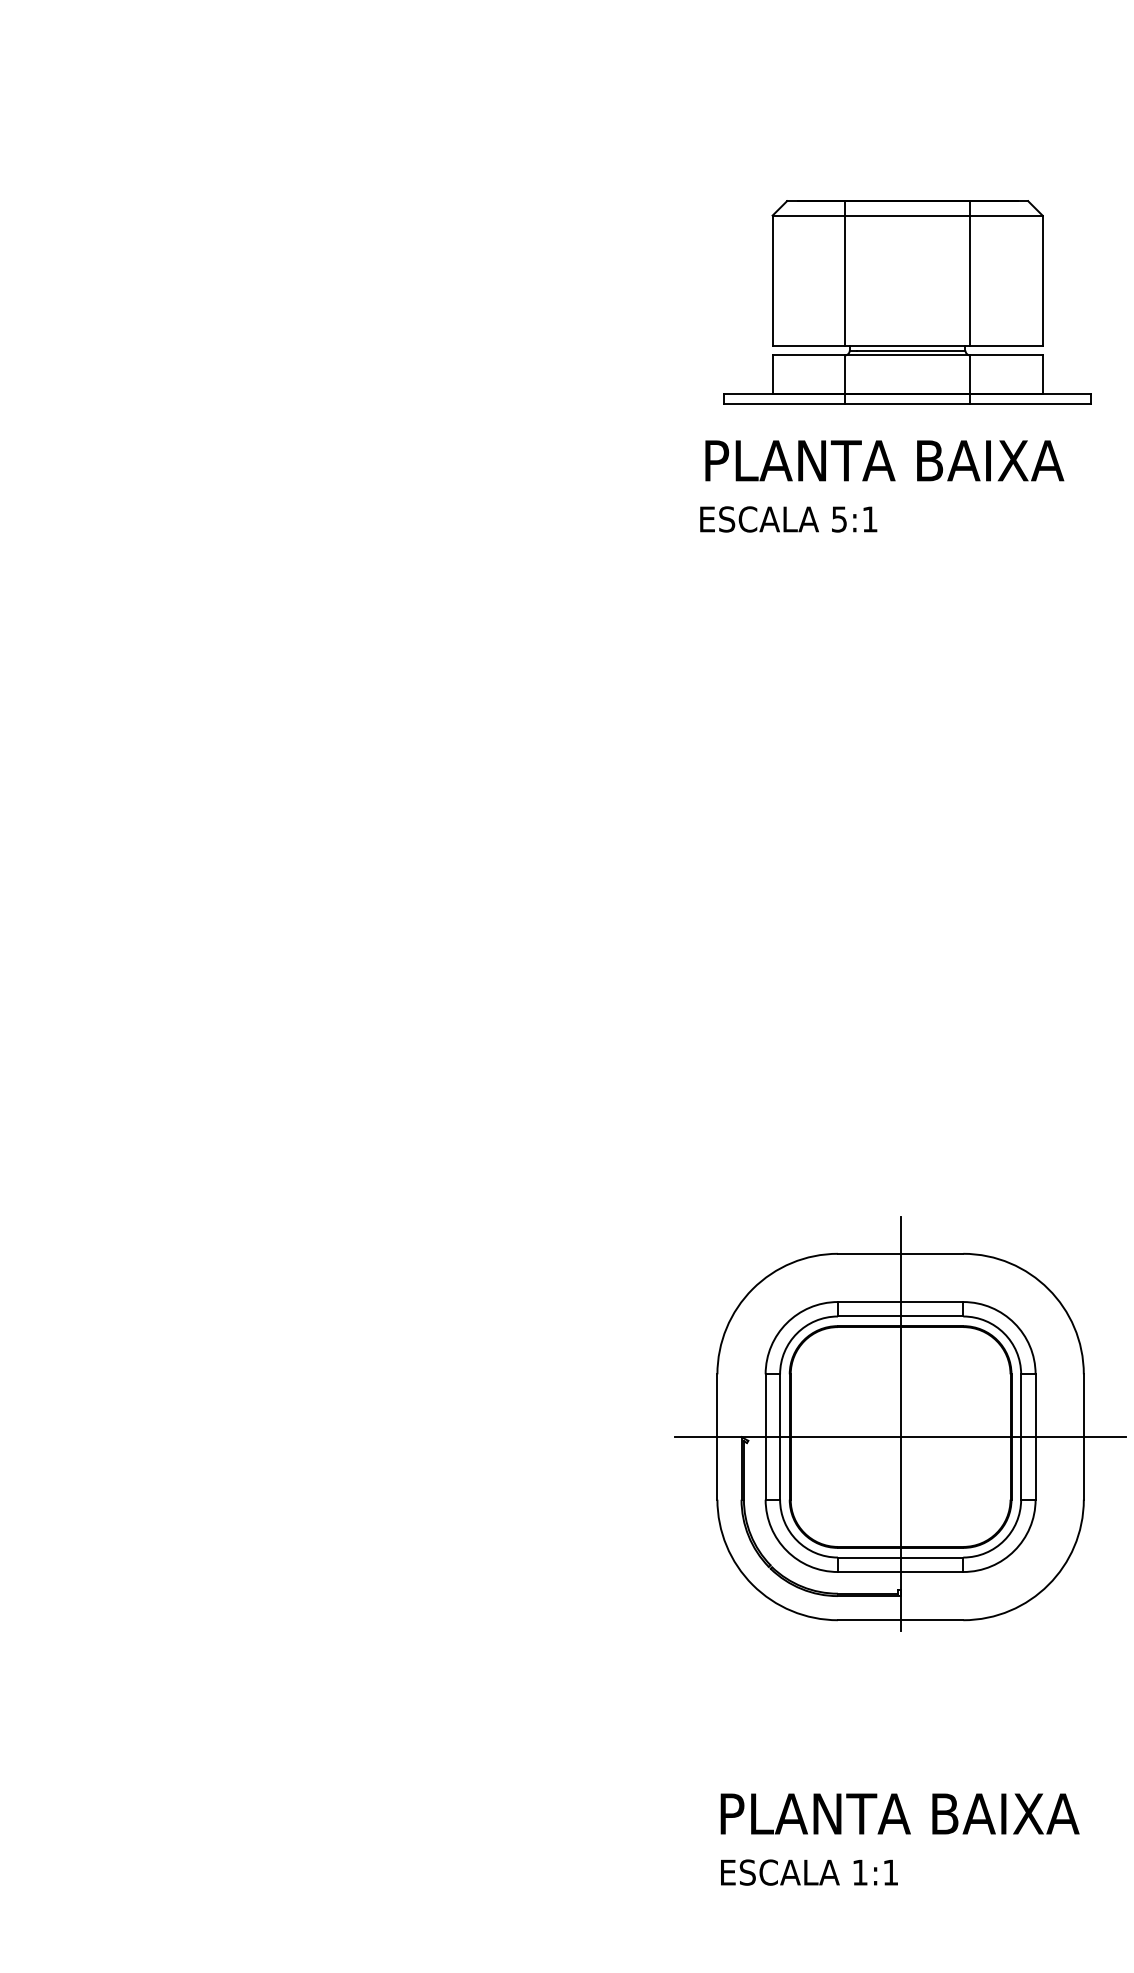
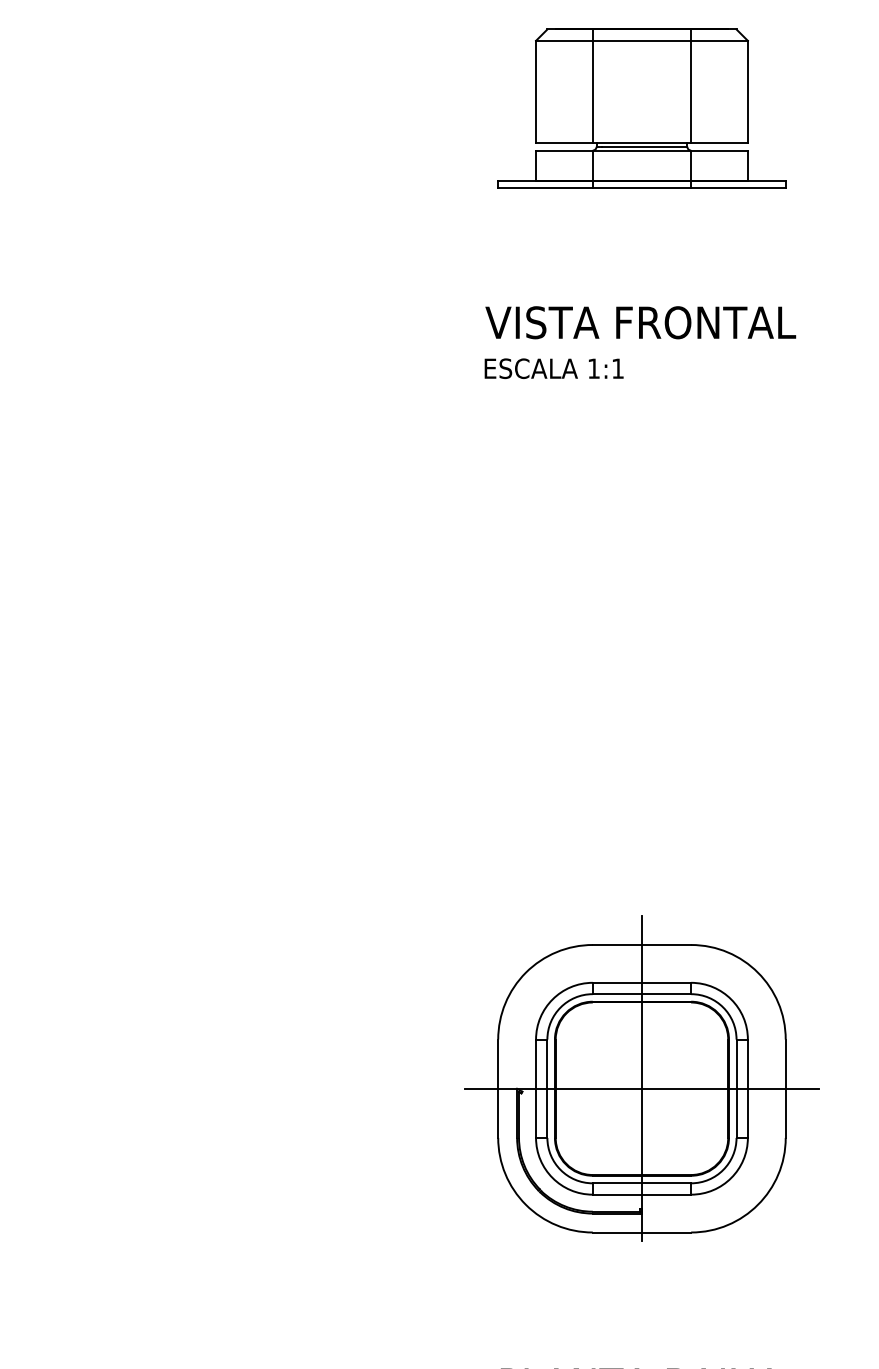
part: (907, 302) -> (641, 109), moved
text: (898, 460) -> (640, 322), PLANTA BAIXA -> VISTA FRONTAL
text: (839, 519) -> (594, 368), 5:1 -> 1:1

